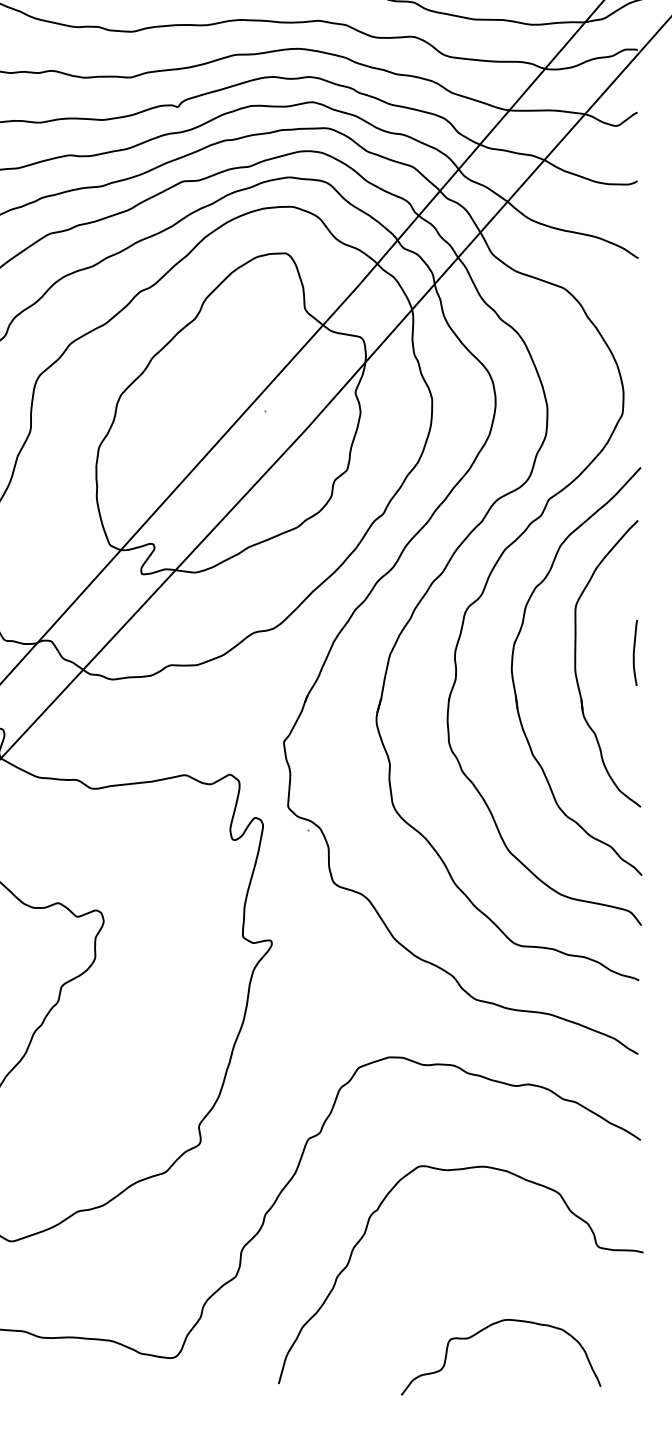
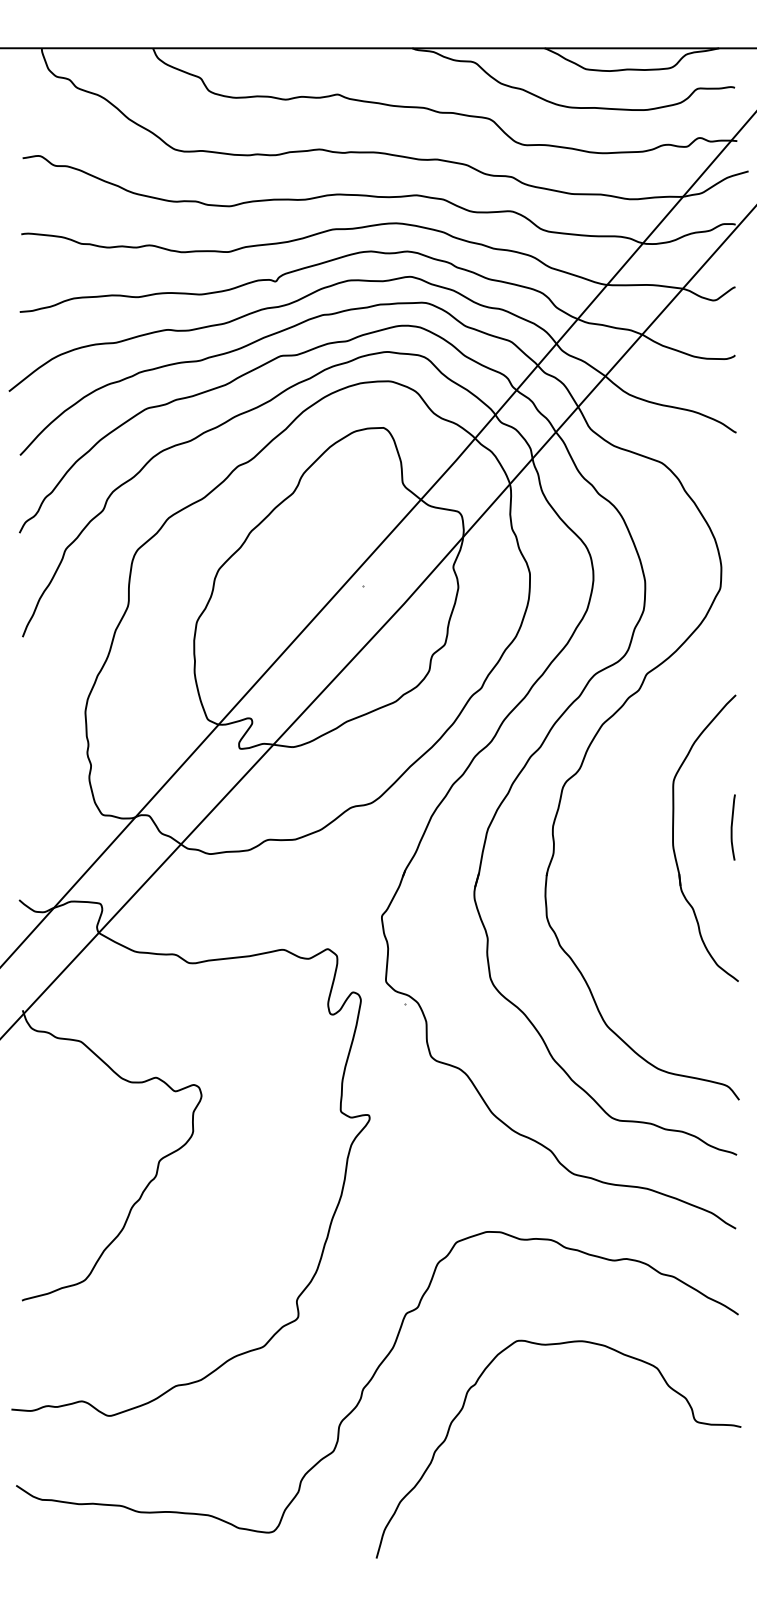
part: (514, 682) -> (612, 857), removed
curve: (486, 1328) -> (584, 1503), removed

